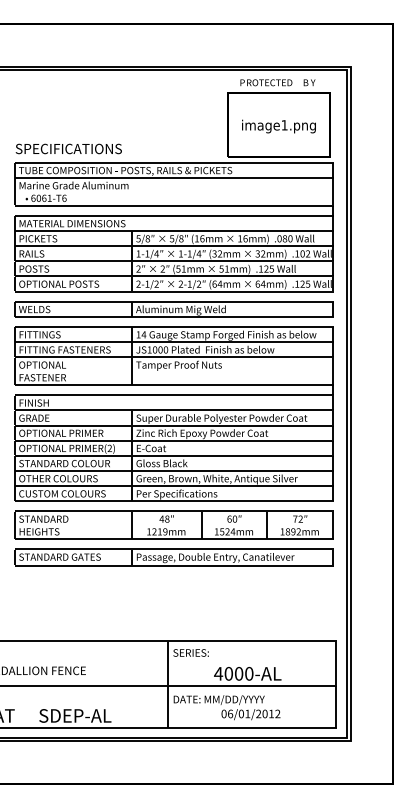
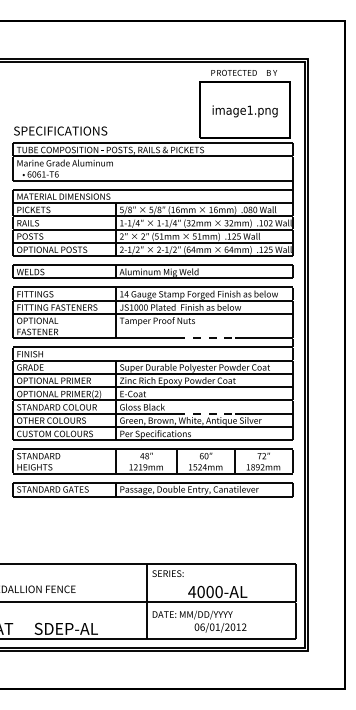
line: (234, 385) -> (206, 338), solid -> dashed
line: (234, 470) -> (206, 413), solid -> dashed

